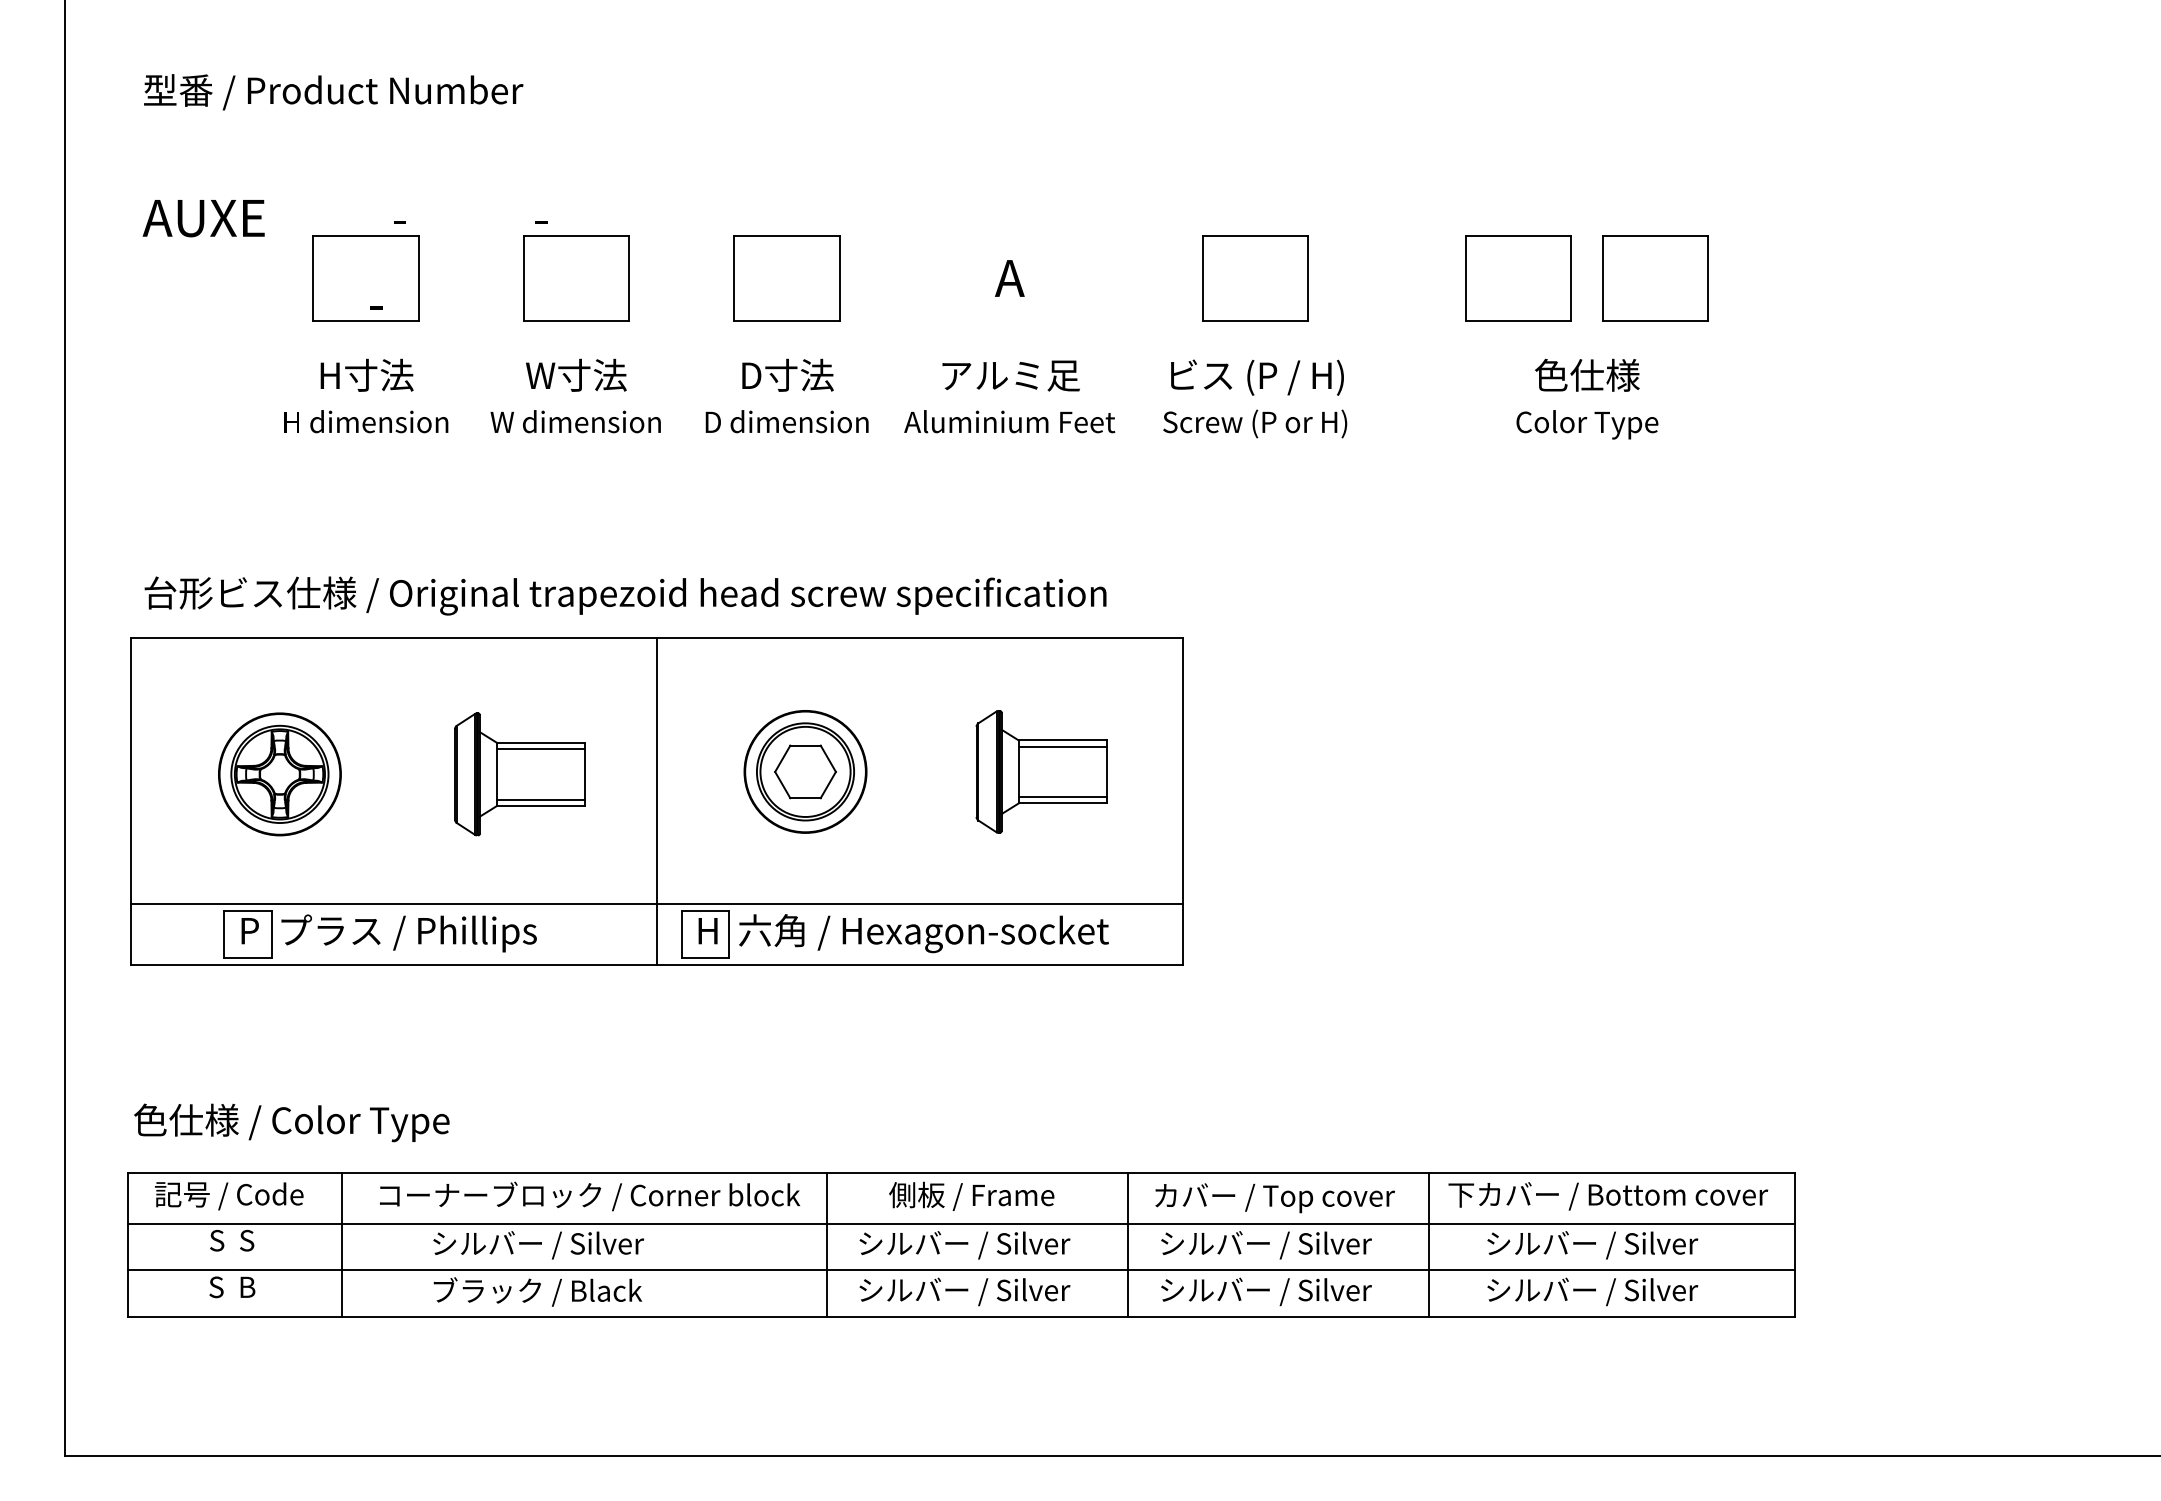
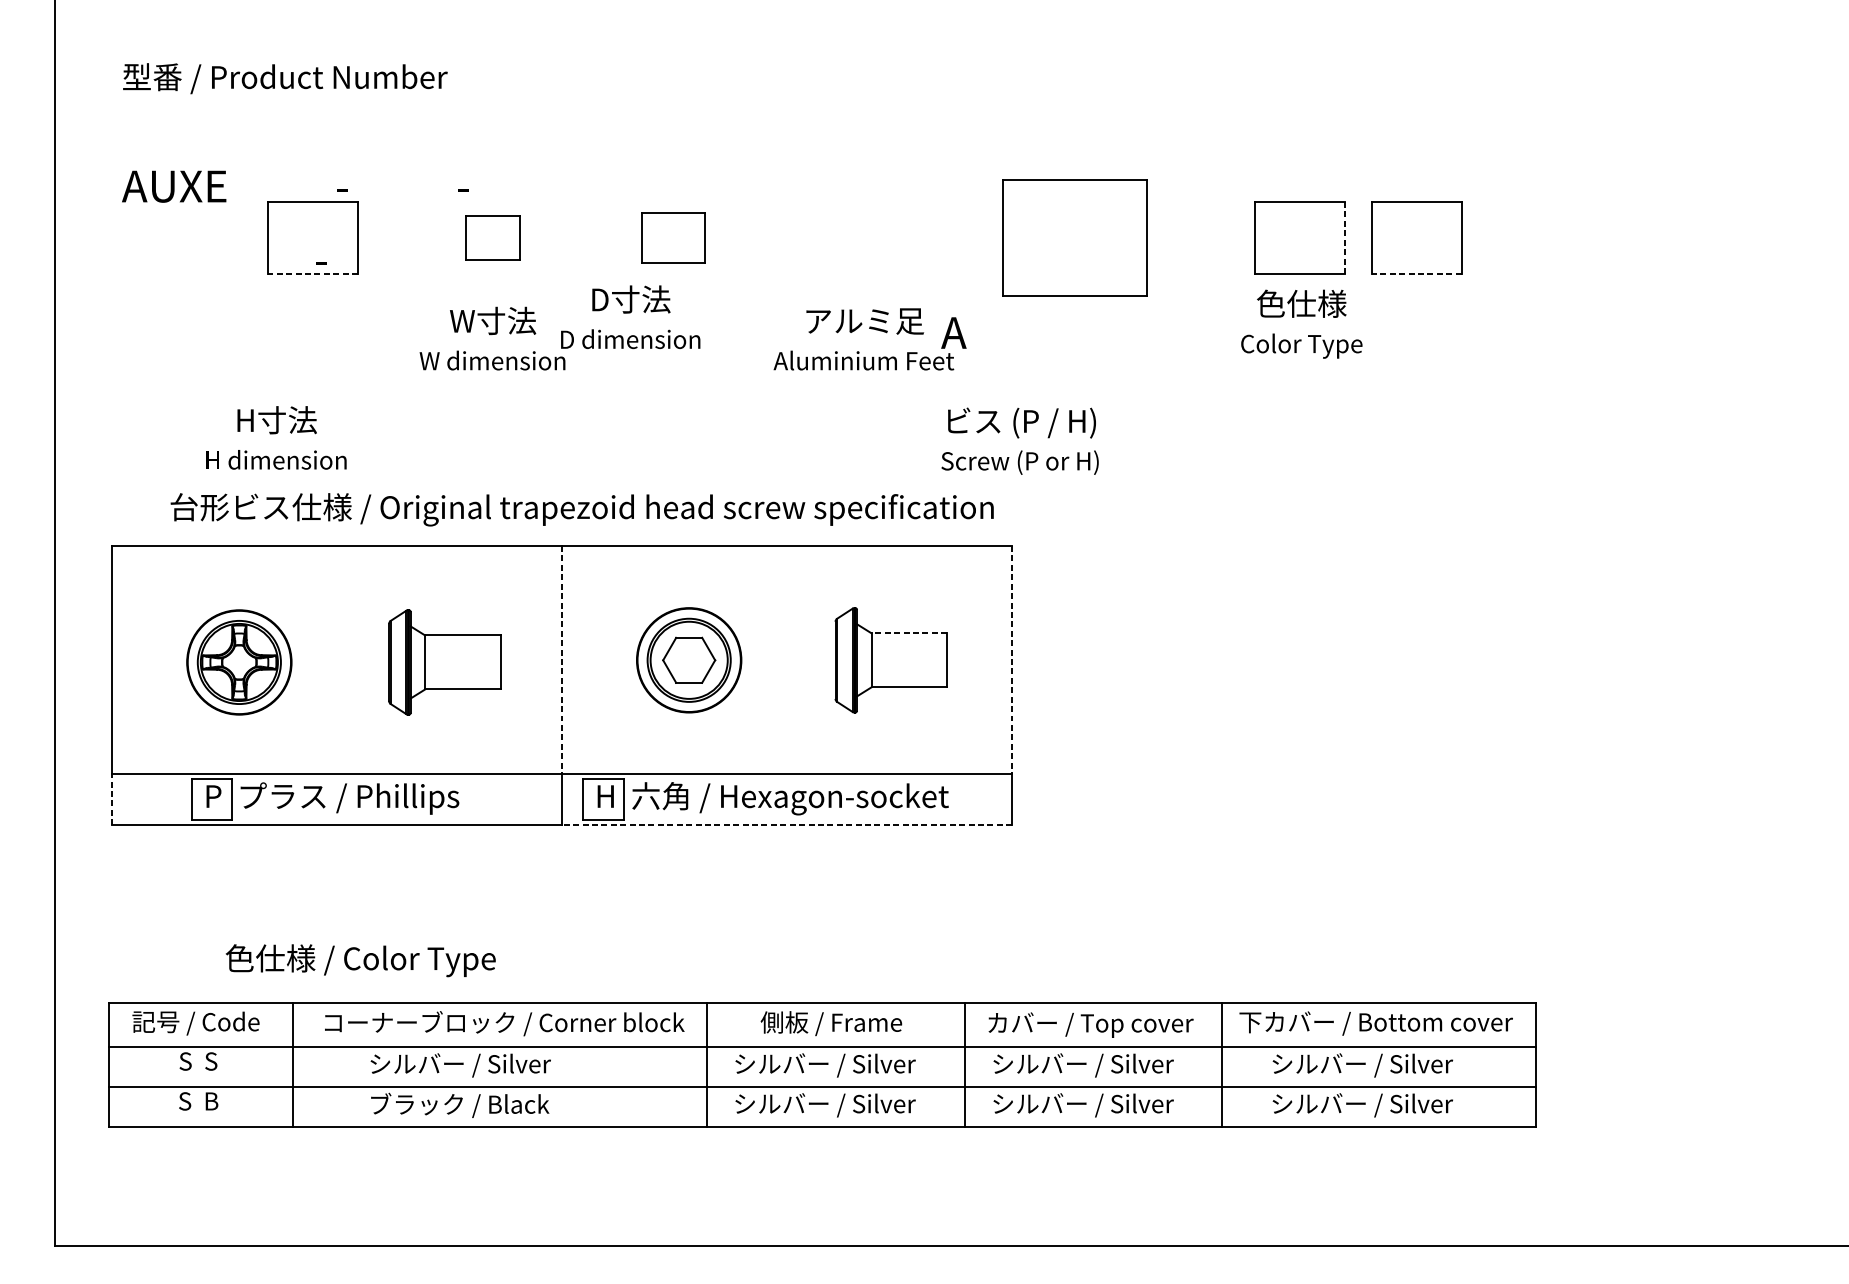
part: (576, 278) -> (493, 238), size x0.6
part: (786, 278) -> (672, 238), size x0.7
text: (1009, 278) -> (953, 333), moved
part: (1255, 278) -> (1074, 238), size x1.6
line: (1571, 279) -> (1344, 238), solid -> dashed
line: (366, 320) -> (313, 274), solid -> dashed
line: (1655, 320) -> (1416, 274), solid -> dashed
text: (366, 395) -> (276, 437), moved
text: (786, 395) -> (630, 316), moved
text: (1255, 398) -> (1020, 440), moved
text: (1587, 398) -> (1301, 323), moved
text: (625, 595) -> (582, 509), moved
line: (1062, 740) -> (909, 633), solid -> dashed
line: (1062, 746) -> (909, 638), removed
line: (541, 749) -> (463, 641), removed
line: (656, 771) -> (561, 659), solid -> dashed
line: (1182, 771) -> (1011, 659), solid -> dashed
line: (1062, 797) -> (909, 682), removed
line: (541, 799) -> (463, 683), removed
line: (130, 934) -> (111, 799), solid -> dashed
line: (919, 964) -> (786, 825), solid -> dashed
text: (291, 1122) -> (360, 960), moved

